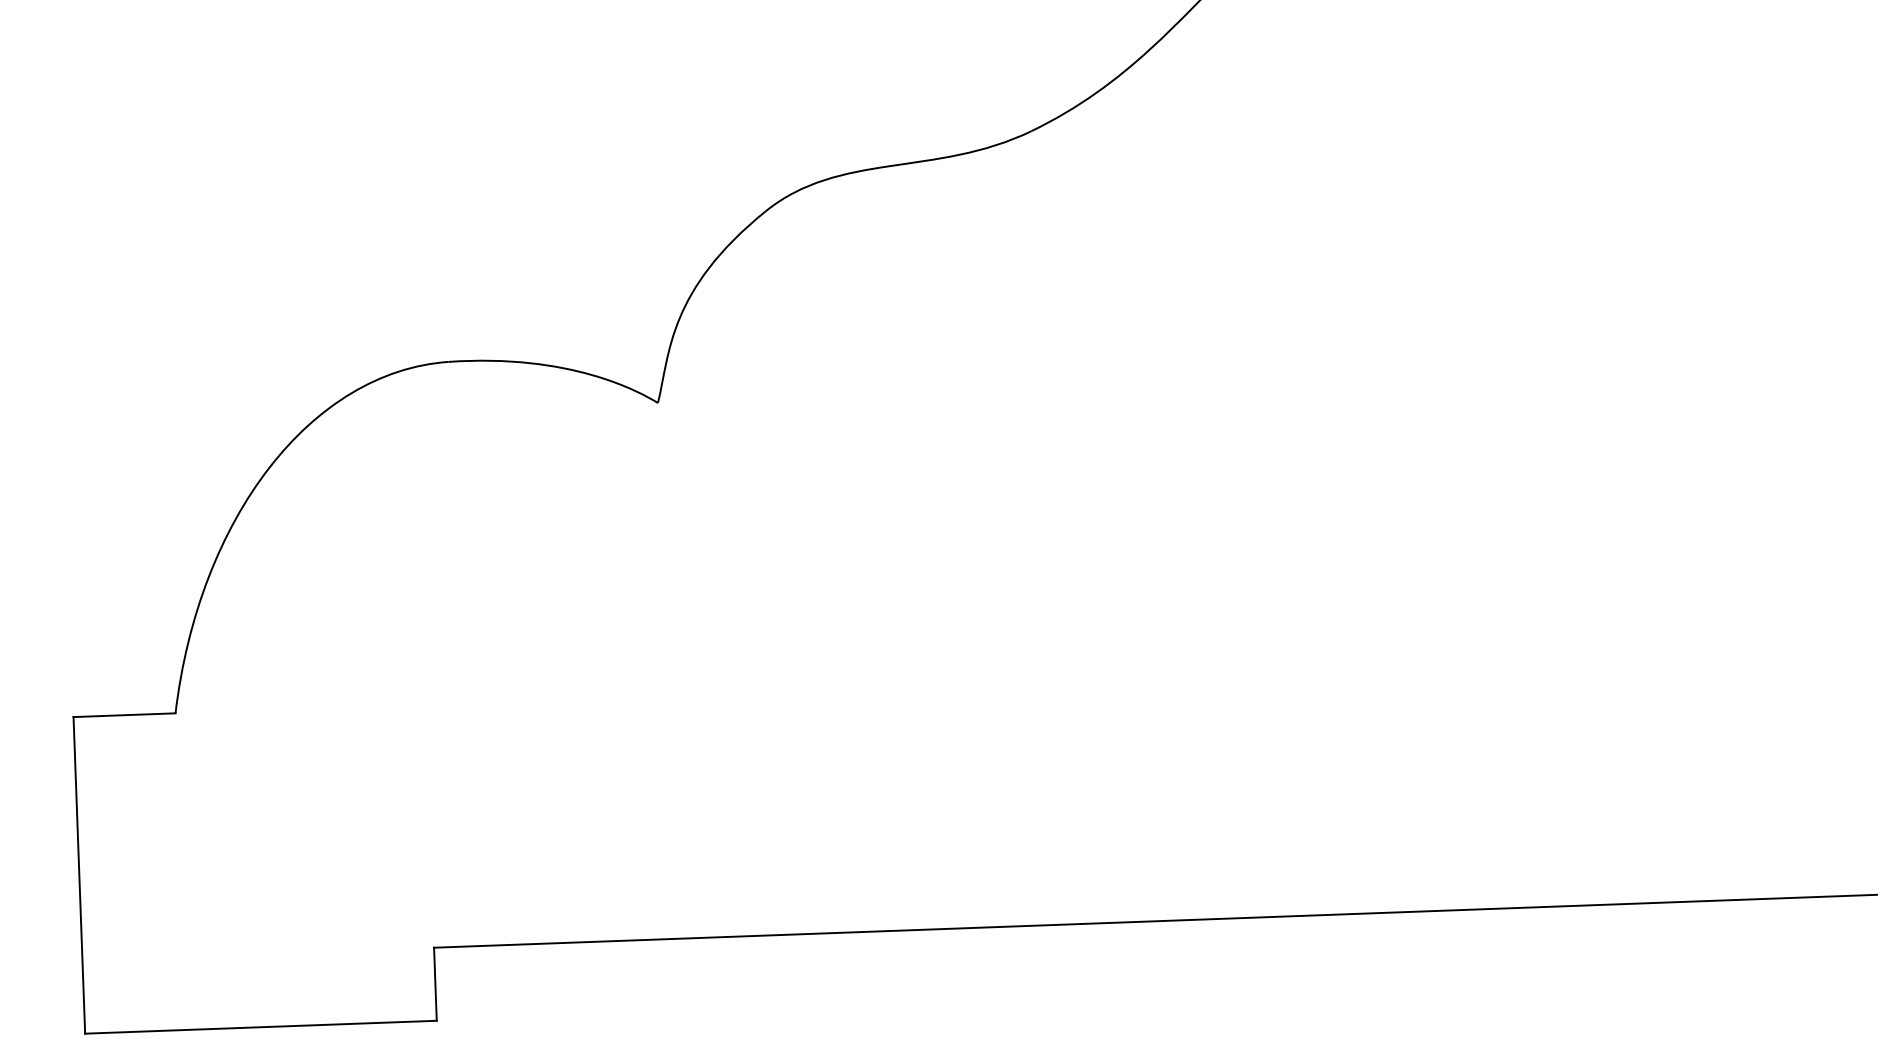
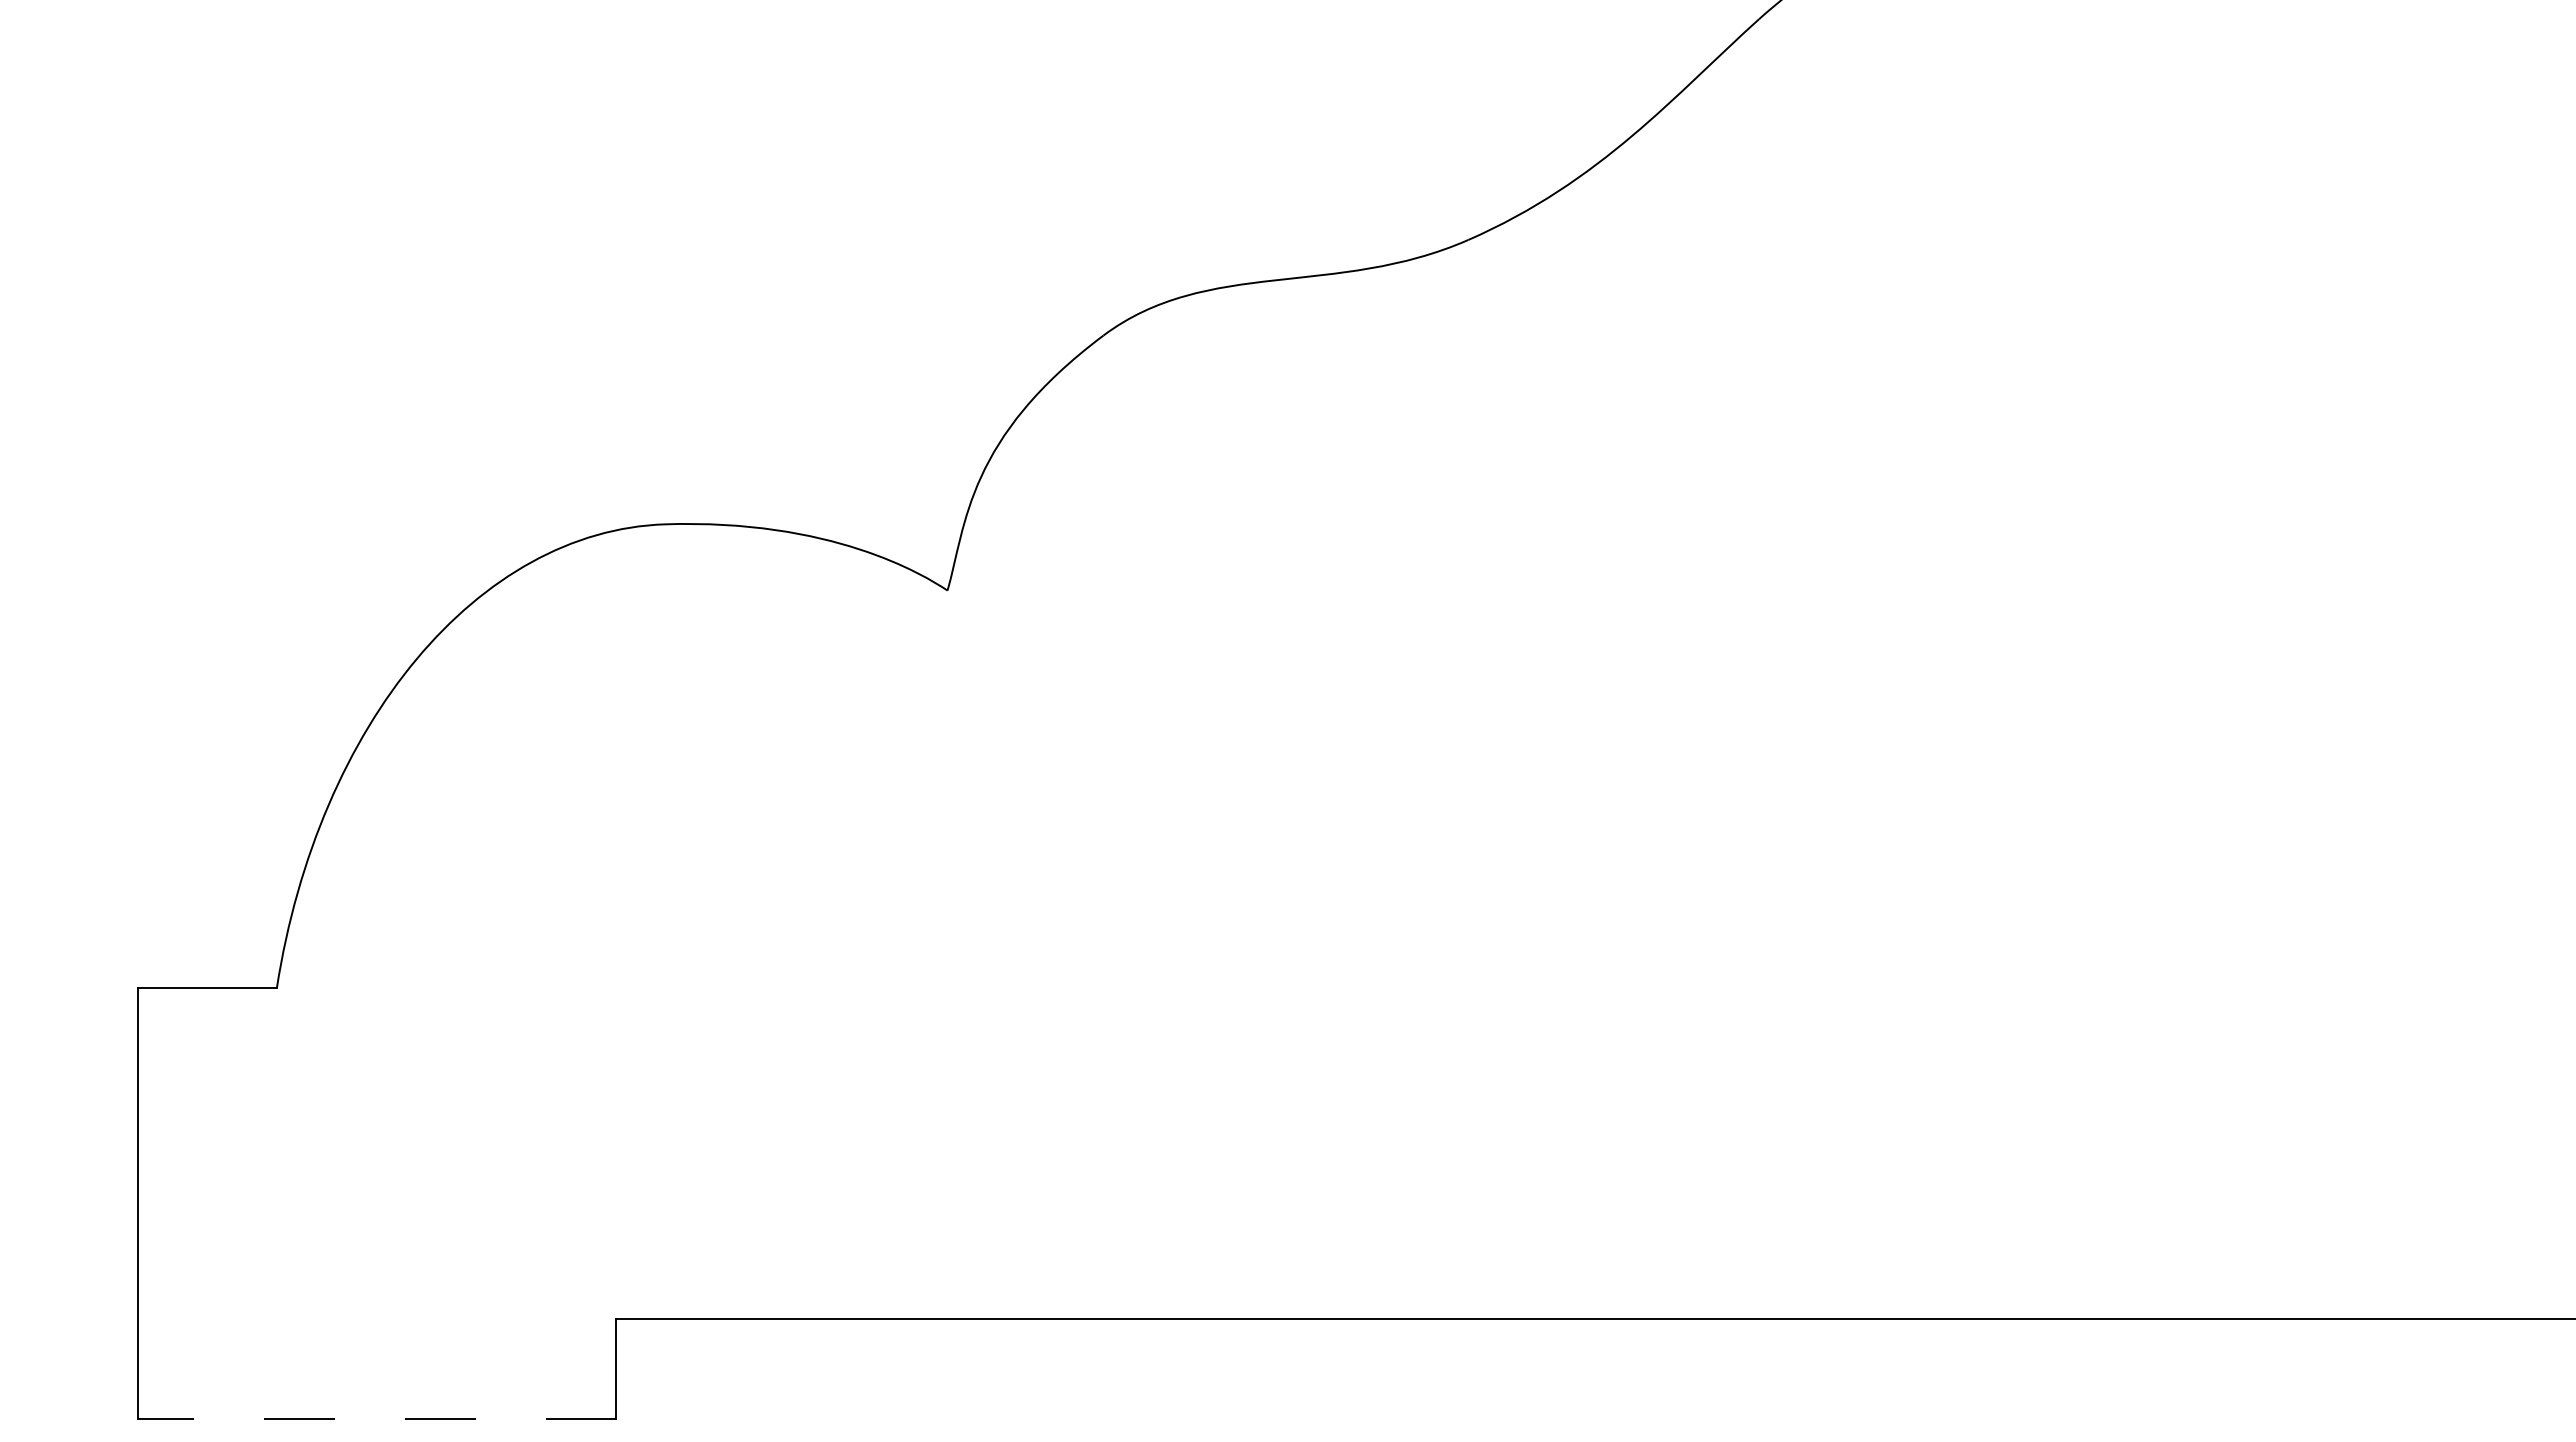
line: (260, 1027) -> (376, 1418), solid -> dashed

